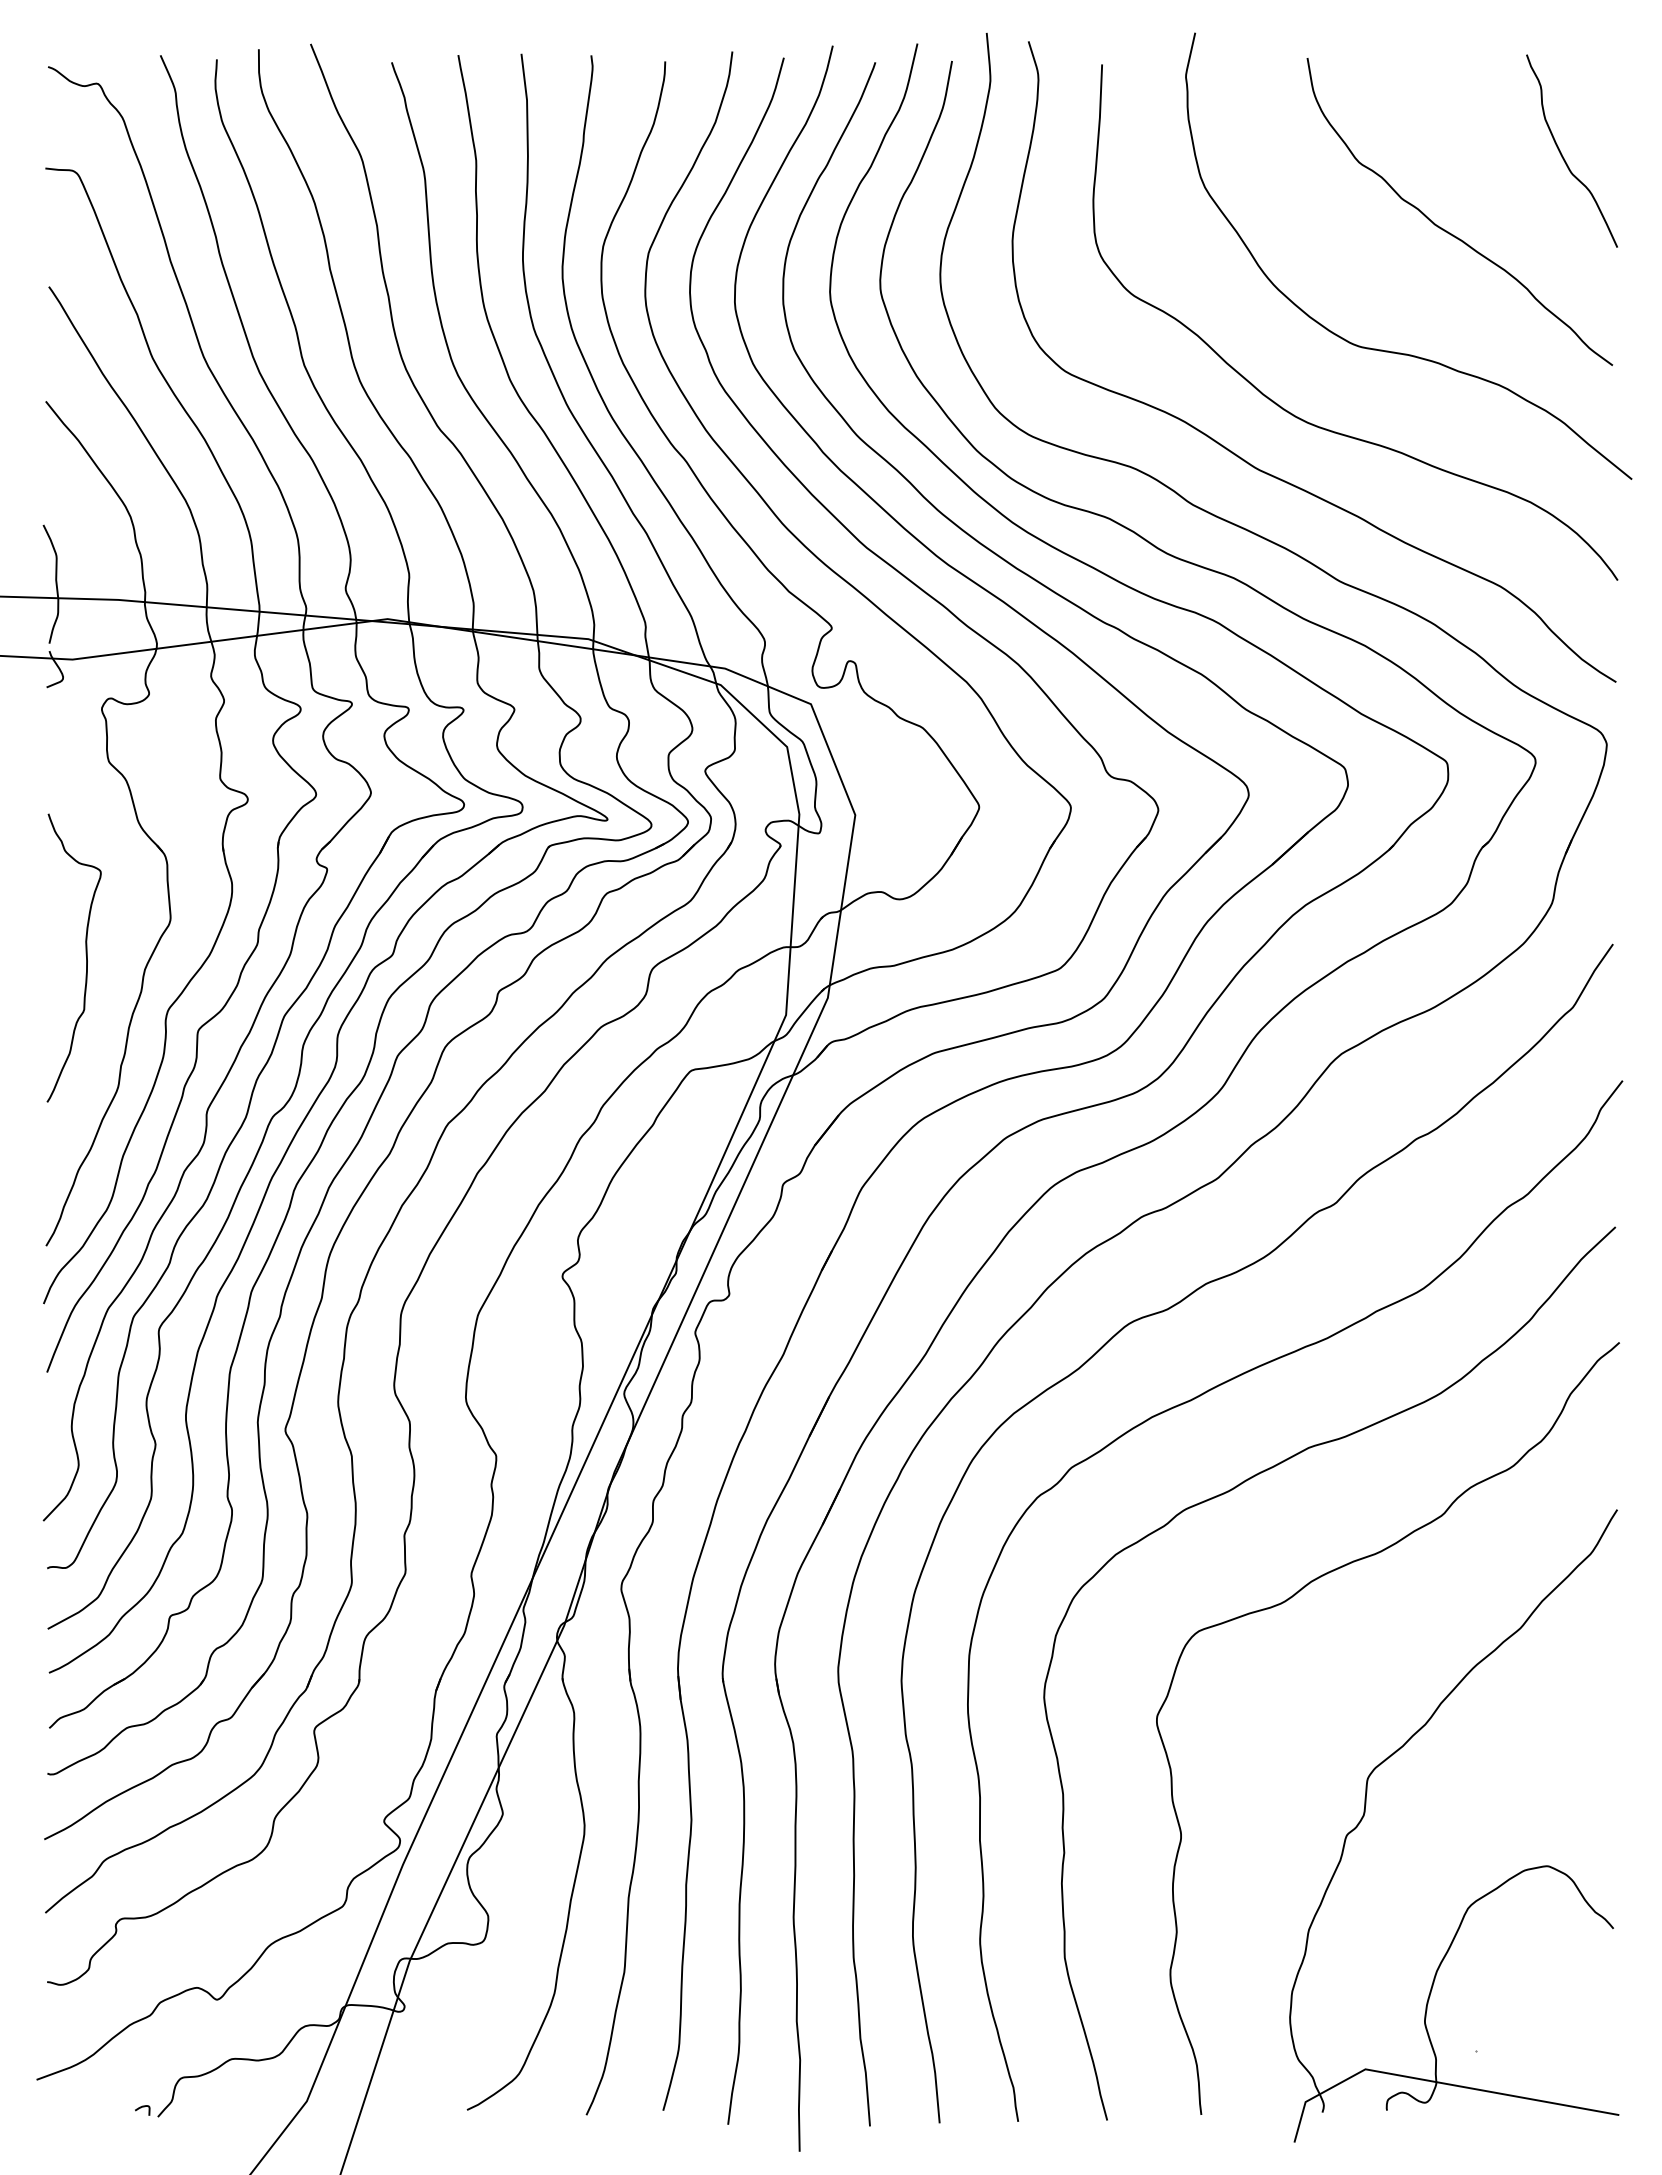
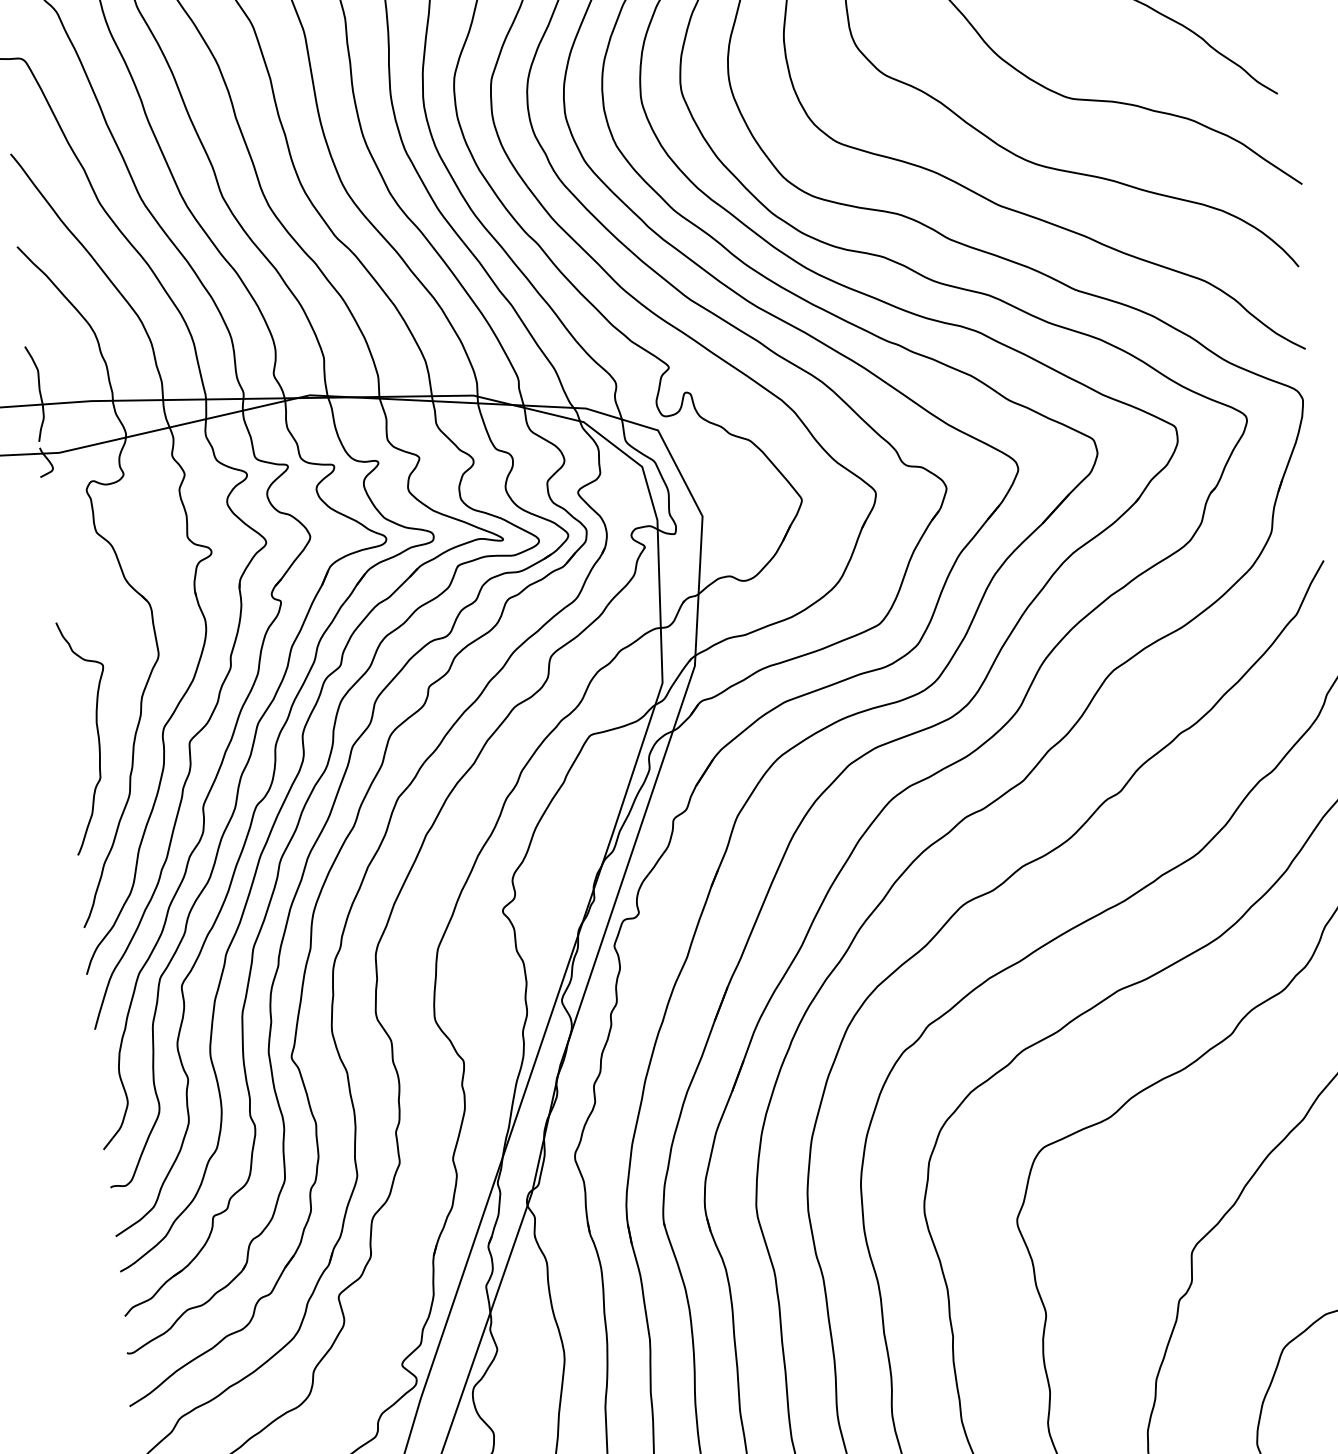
curve: (85, 954) -> (97, 733), moved

